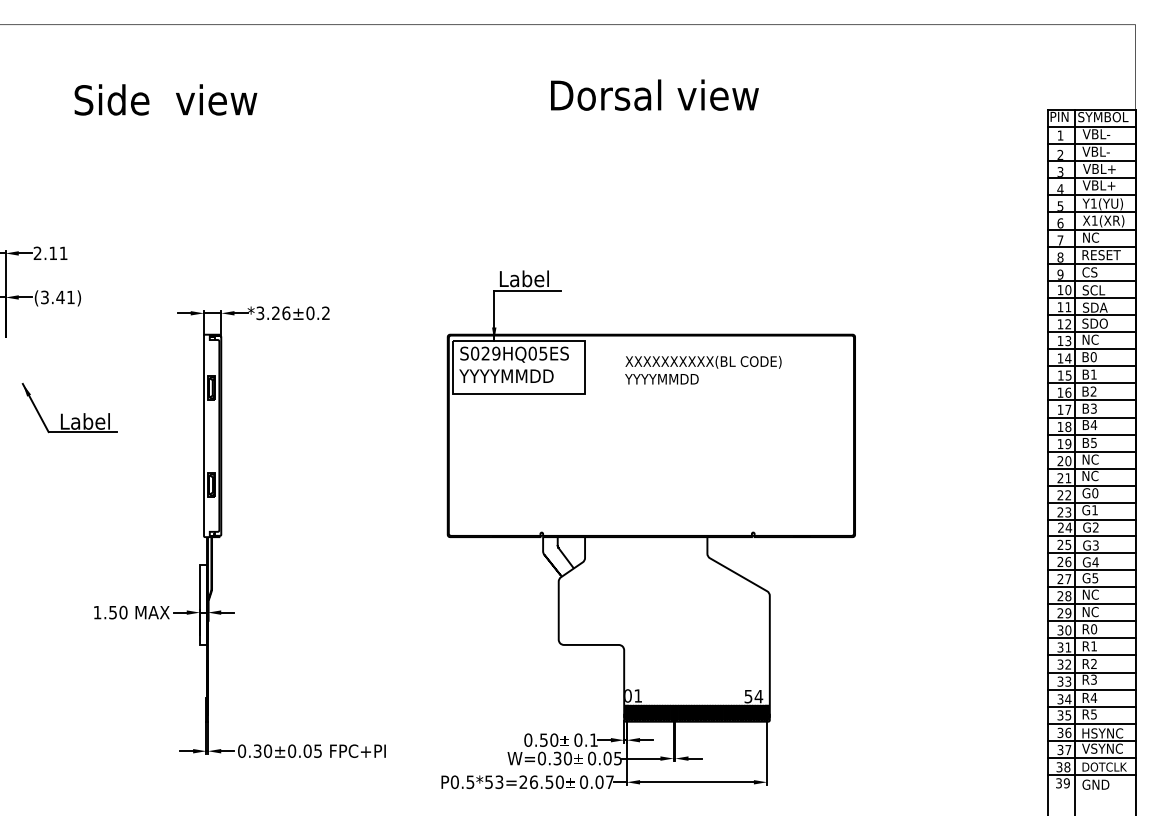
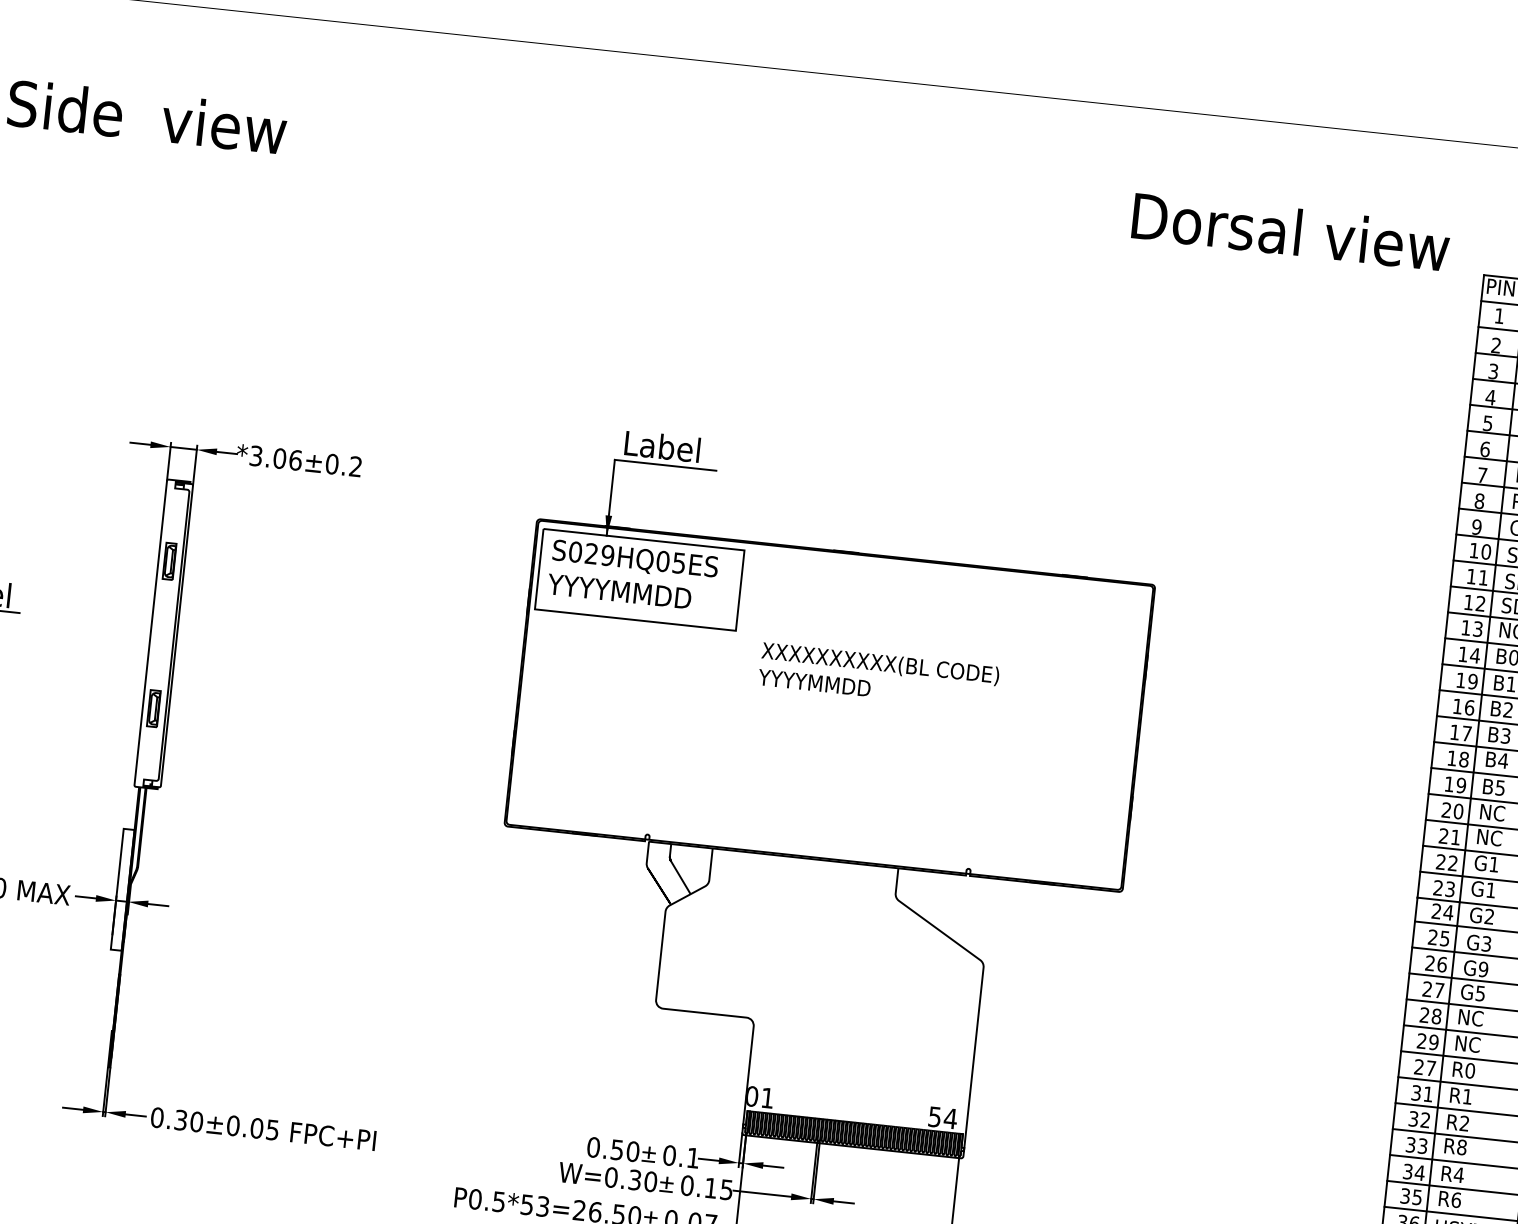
text: (654, 94) -> (1290, 230), moved
text: (275, 313) -> (279, 458), *3.26±0.2 -> *3.06±0.2
text: (703, 370) -> (879, 676), moved
text: (1068, 375) -> (1472, 681), 15 -> 19
text: (1095, 493) -> (1494, 865), G0 -> G1
text: (1095, 562) -> (1483, 969), G4 -> G9
text: (1064, 630) -> (1425, 1067), 30 -> 27
text: (1093, 679) -> (1461, 1147), R3 -> R8
text: (1094, 714) -> (1457, 1200), R5 -> R6
text: (607, 758) -> (710, 1188), 0.05 -> 0.15

